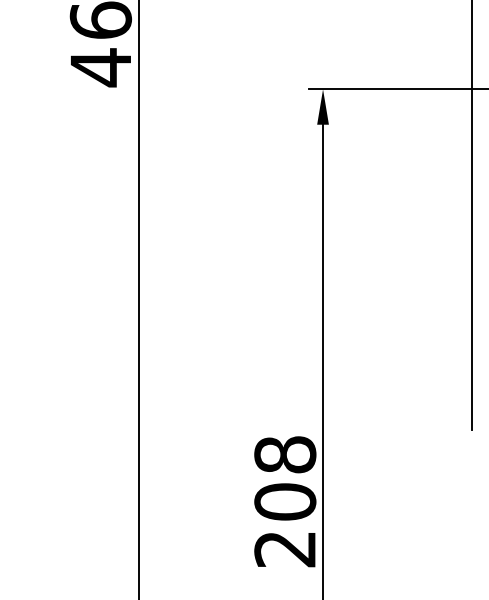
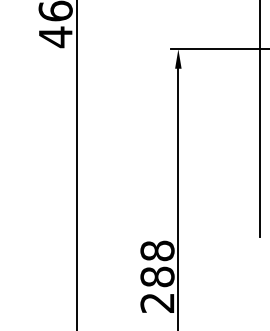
text: (285, 501) -> (157, 276), 208 -> 288

